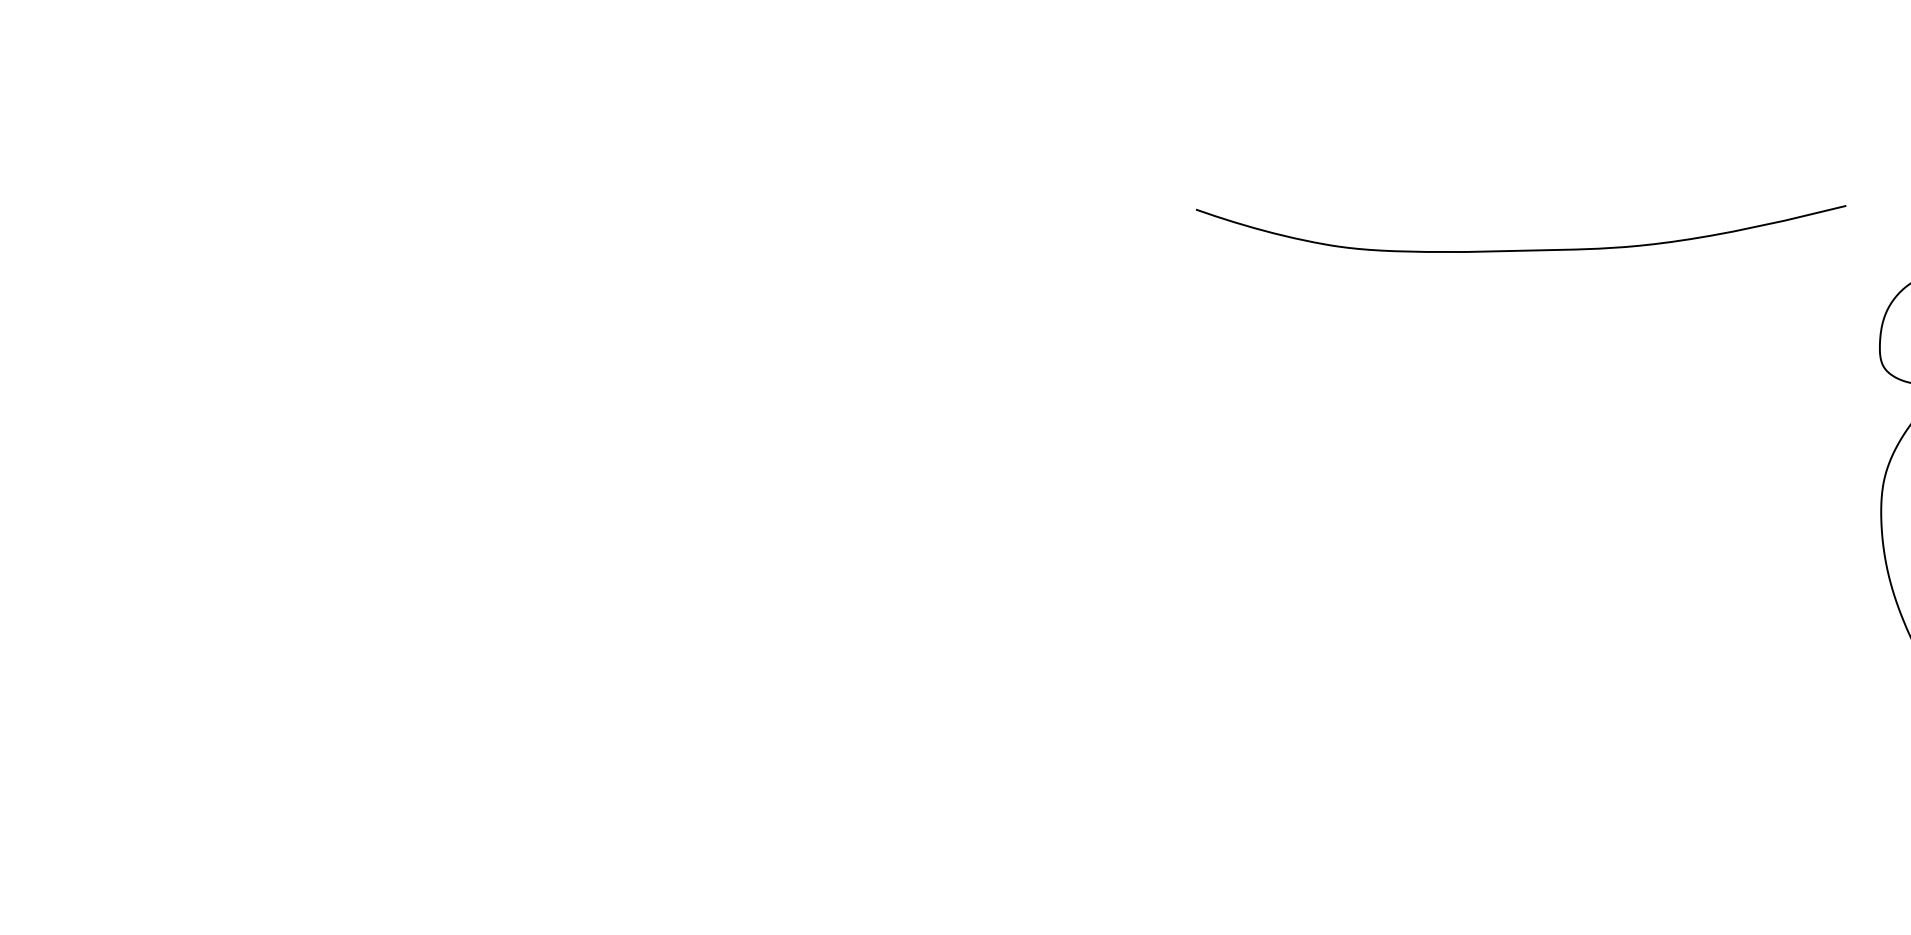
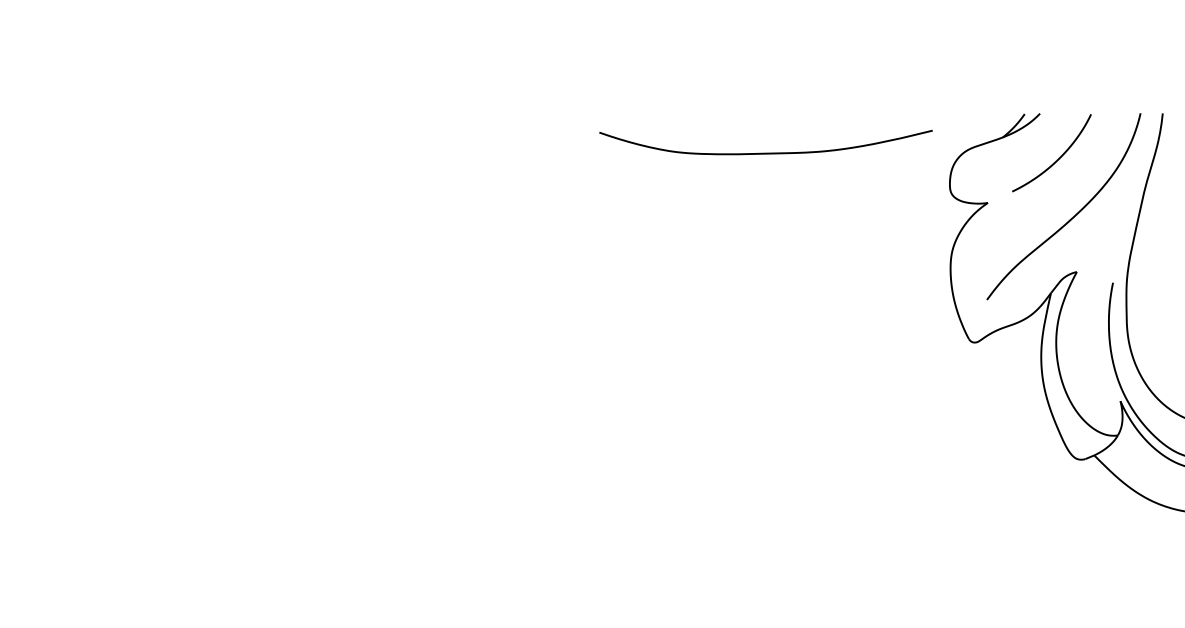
curve: (1520, 248) -> (765, 152), moved

